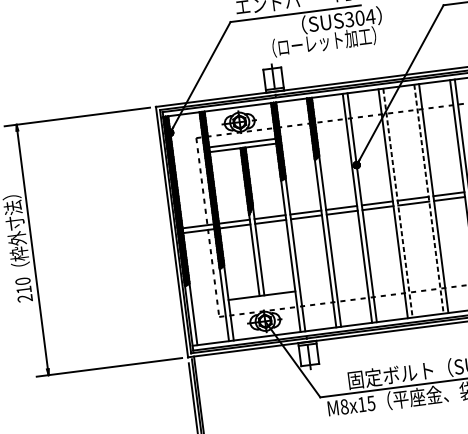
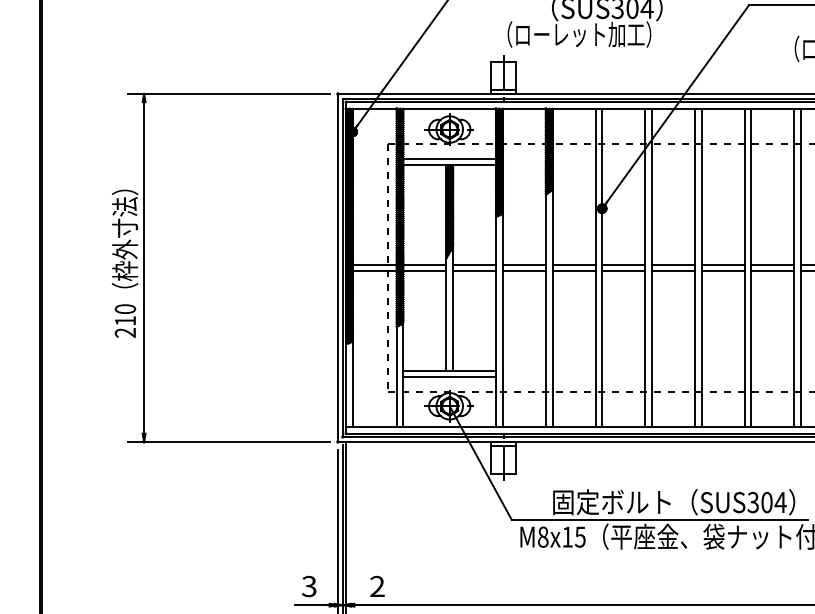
line: (429, 199) -> (695, 268), dashed -> solid
line: (397, 203) -> (651, 268), dashed -> solid
line: (262, 300) -> (449, 377), added

